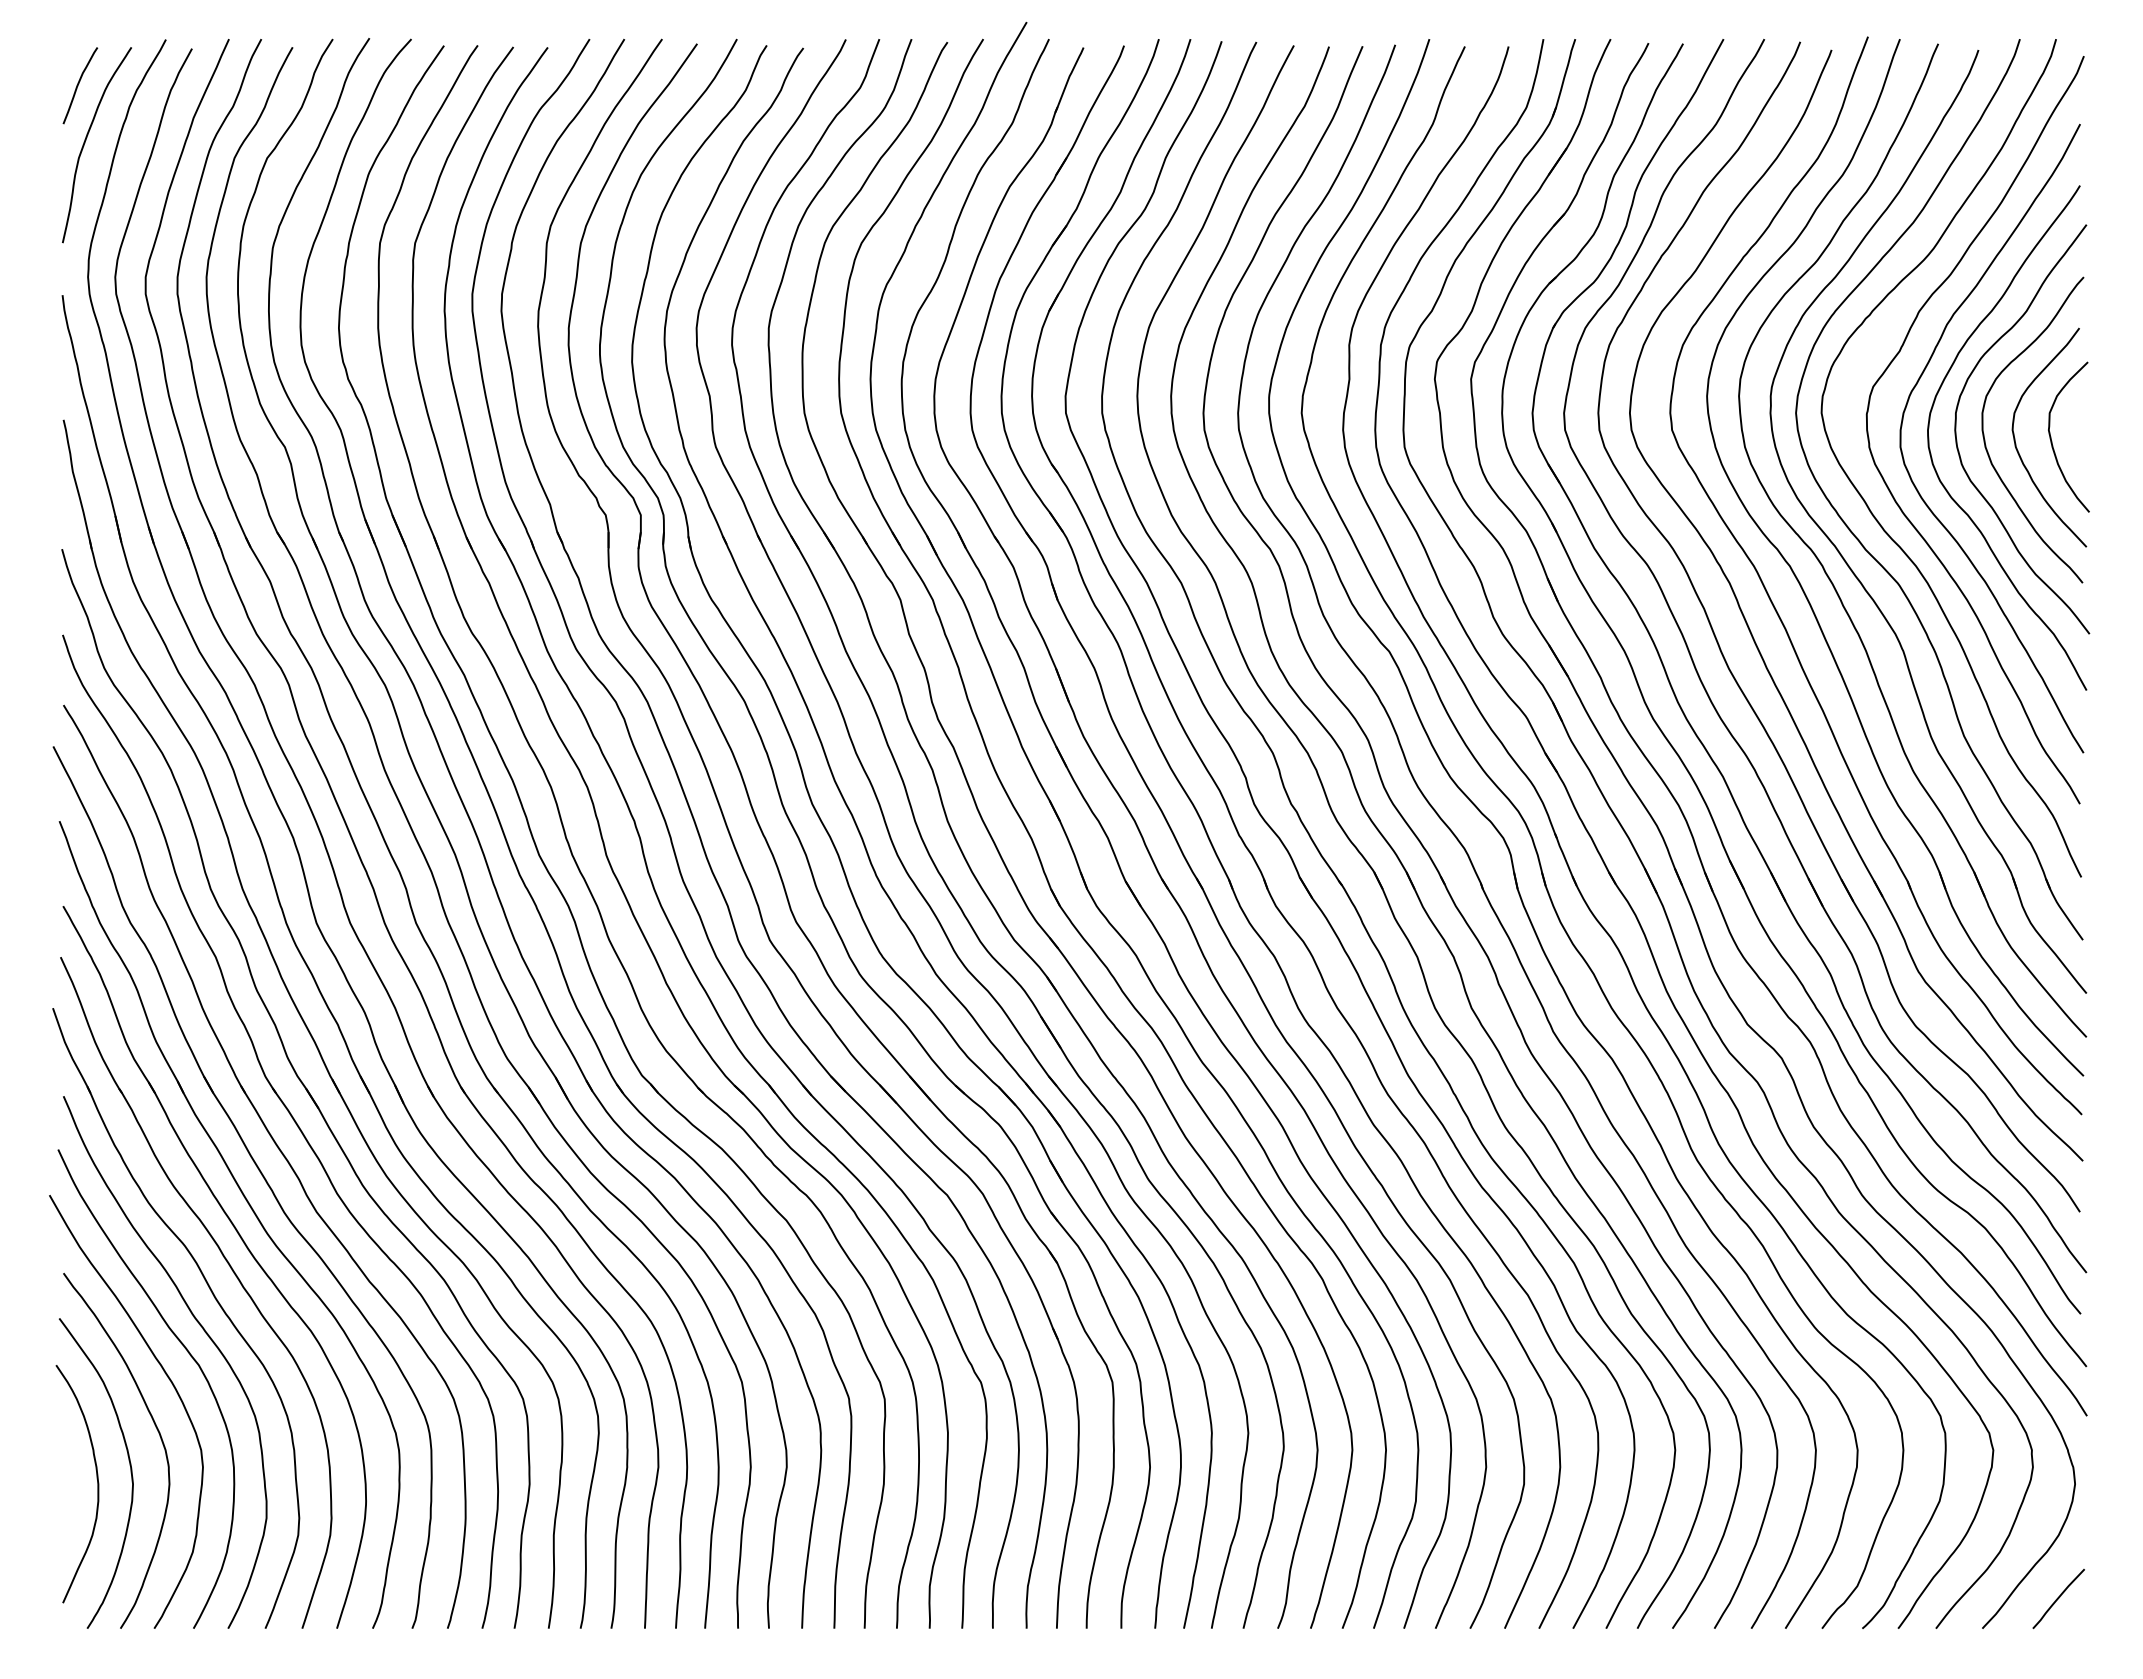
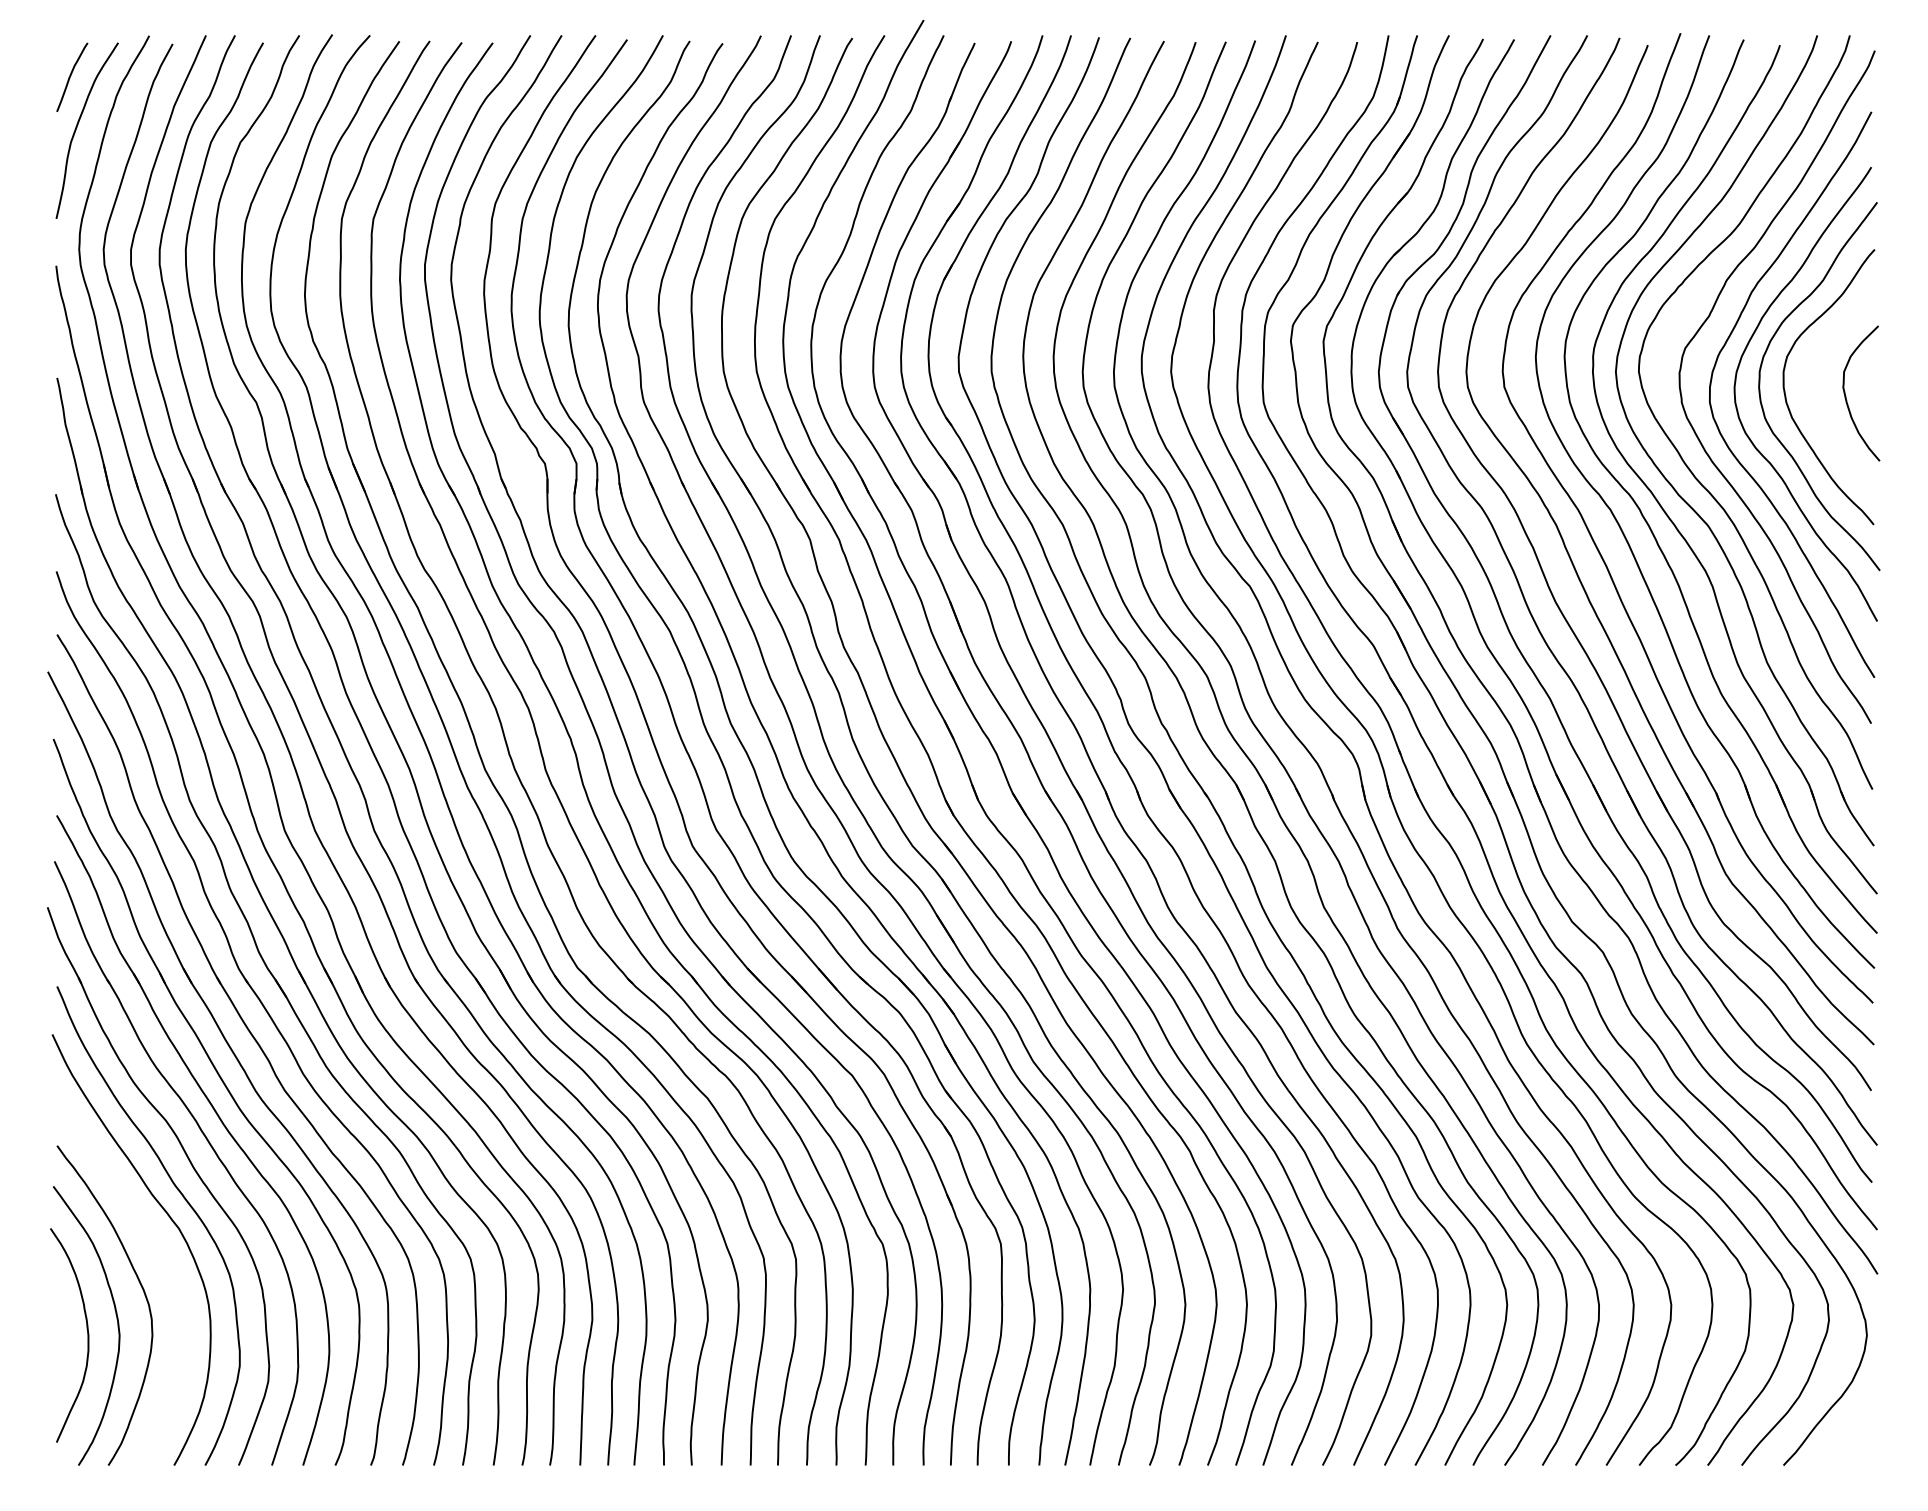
curve: (2016, 443) -> (1814, 399), removed
curve: (170, 1382) -> (153, 1244), removed
curve: (2058, 1599) -> (1852, 1439), removed

